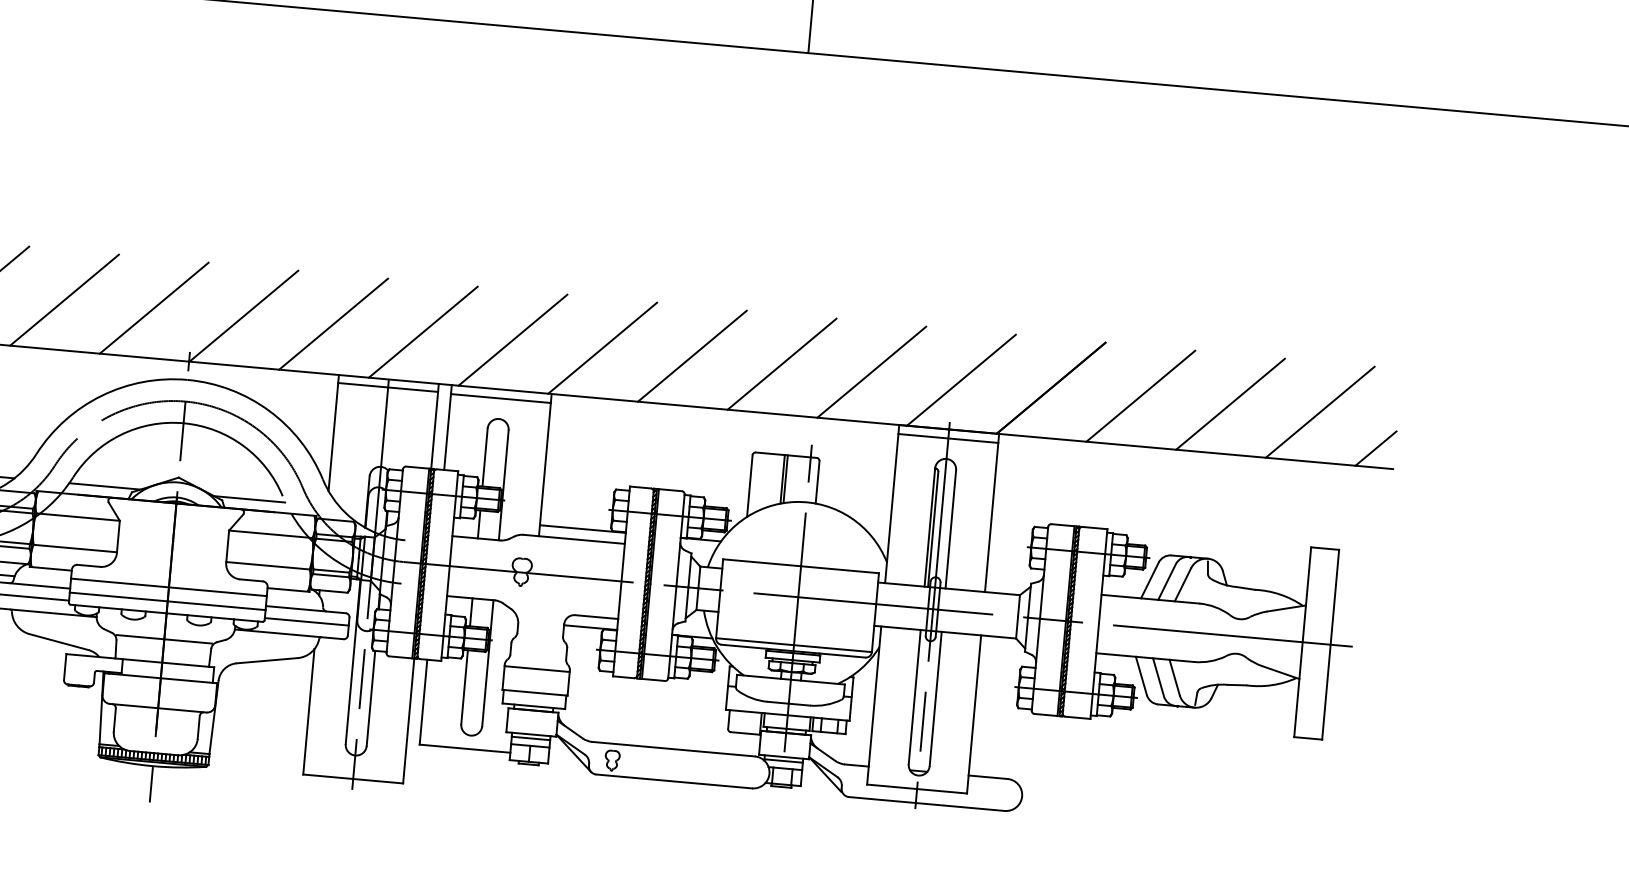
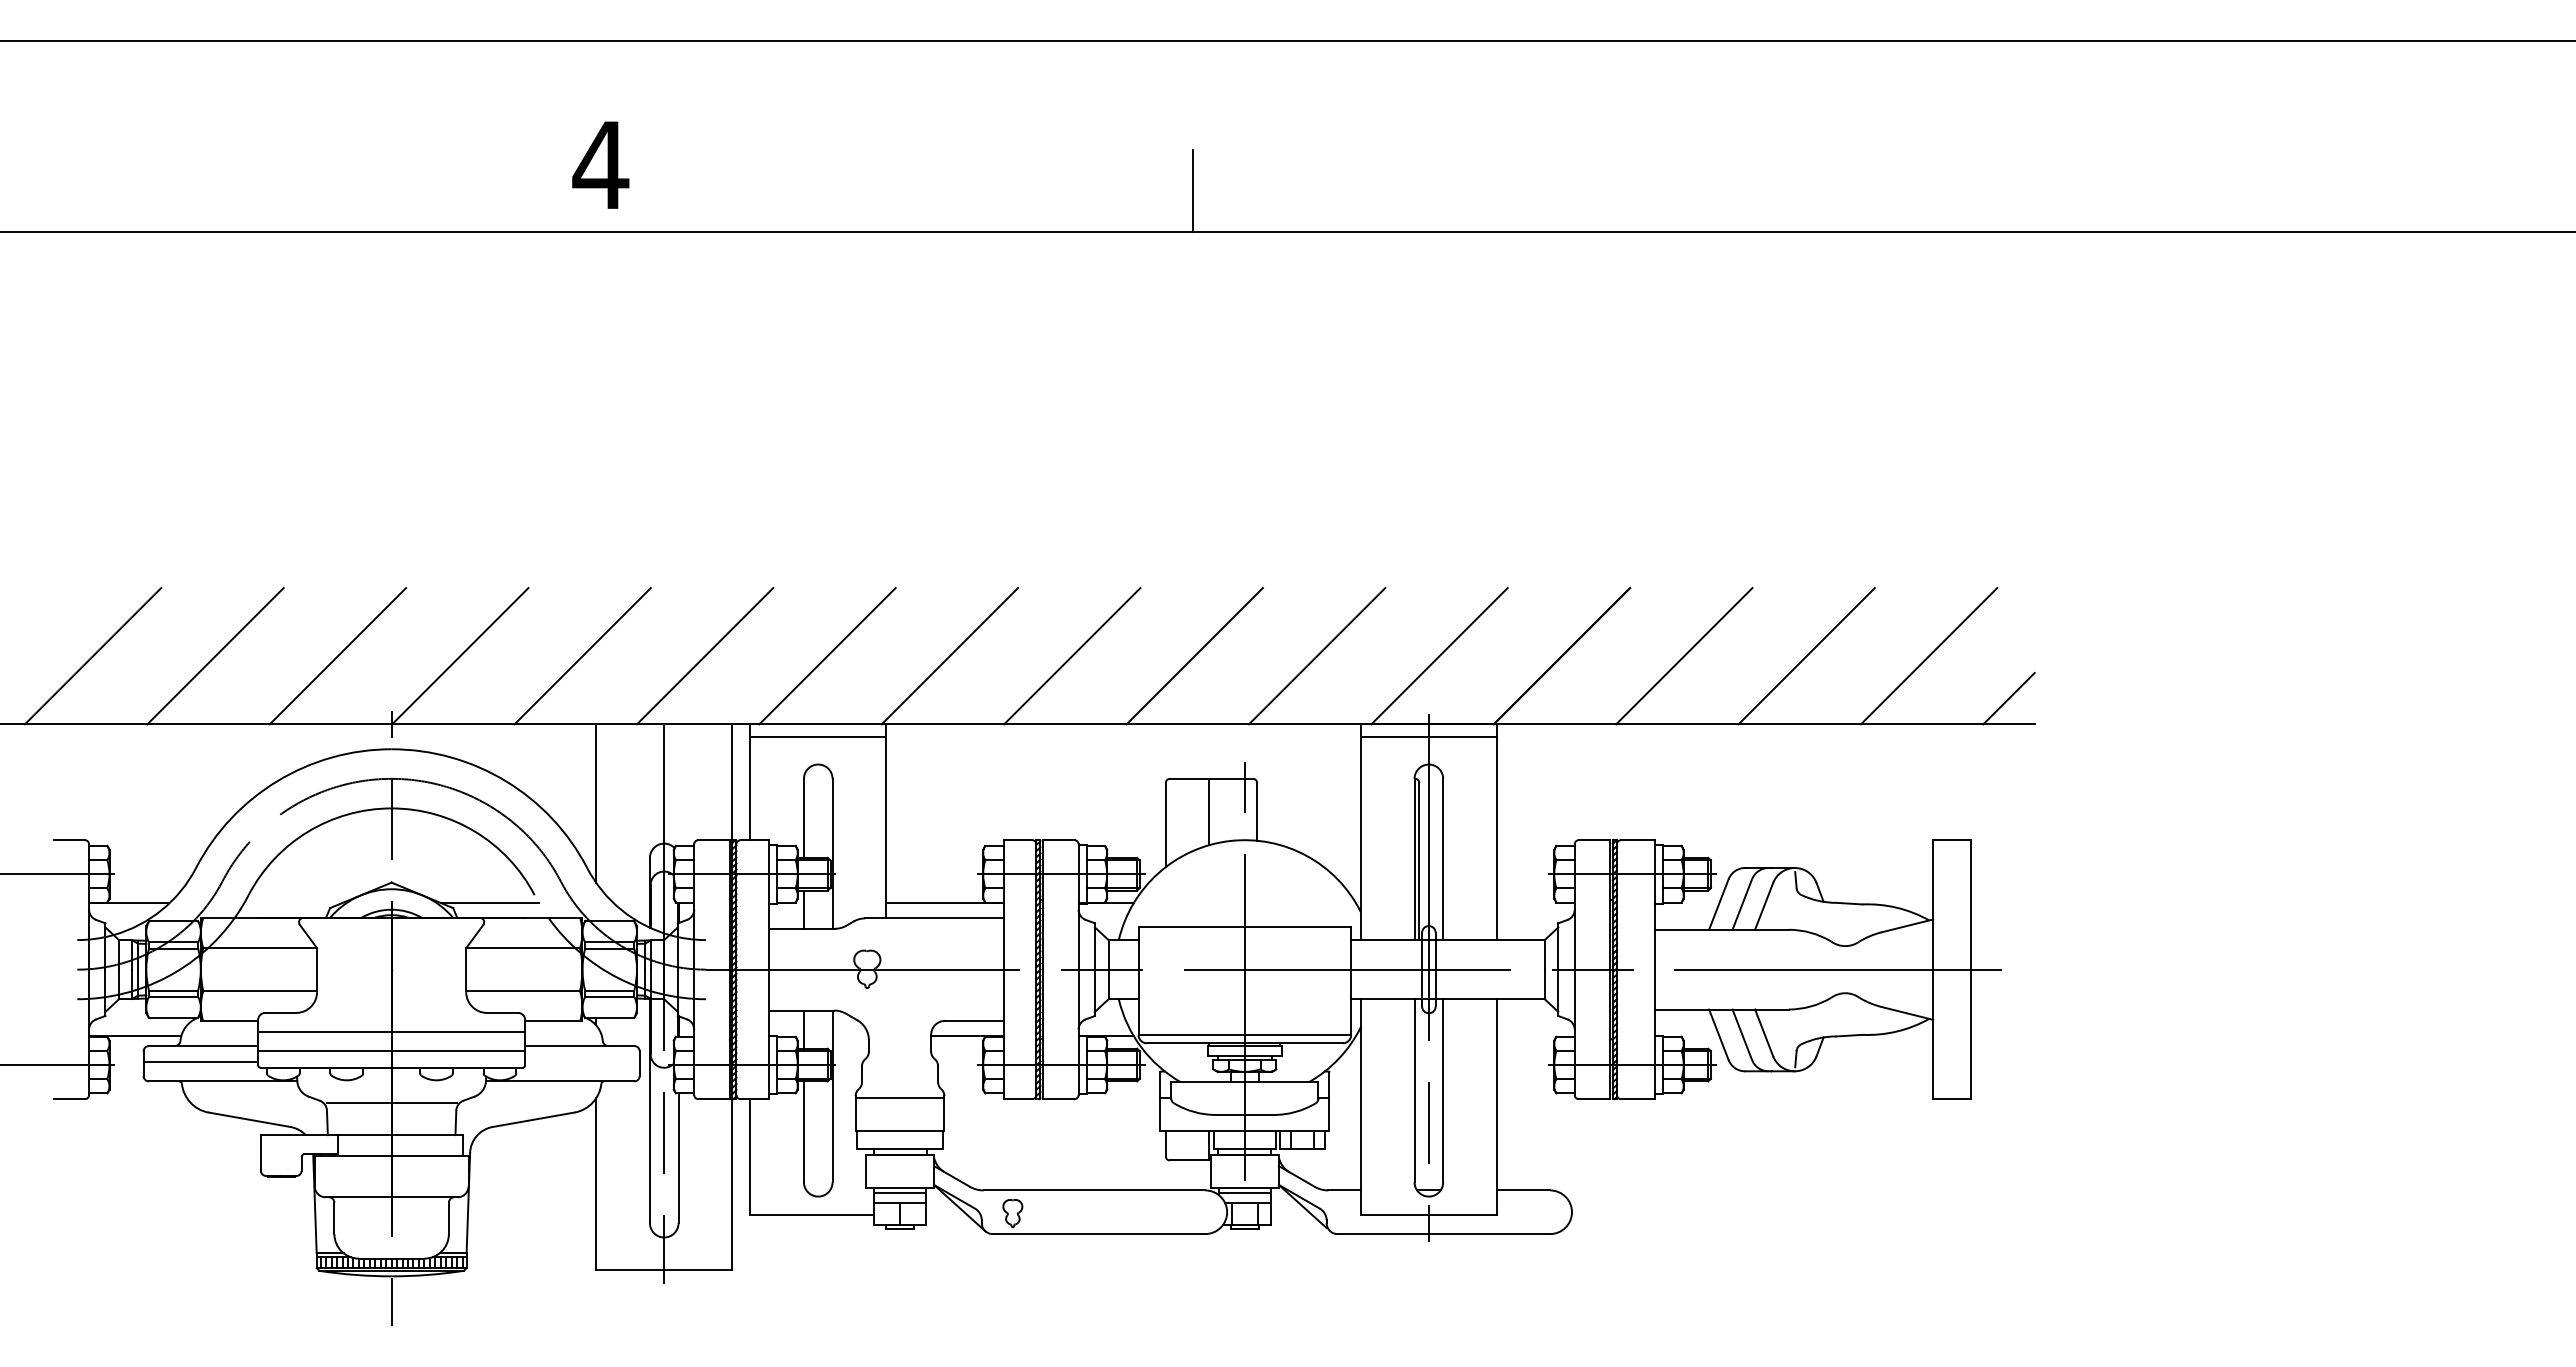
line: (388, 387) -> (664, 735), removed
line: (785, 479) -> (1213, 811), removed
line: (104, 486) -> (292, 903), removed
line: (306, 621) -> (582, 1062), removed

